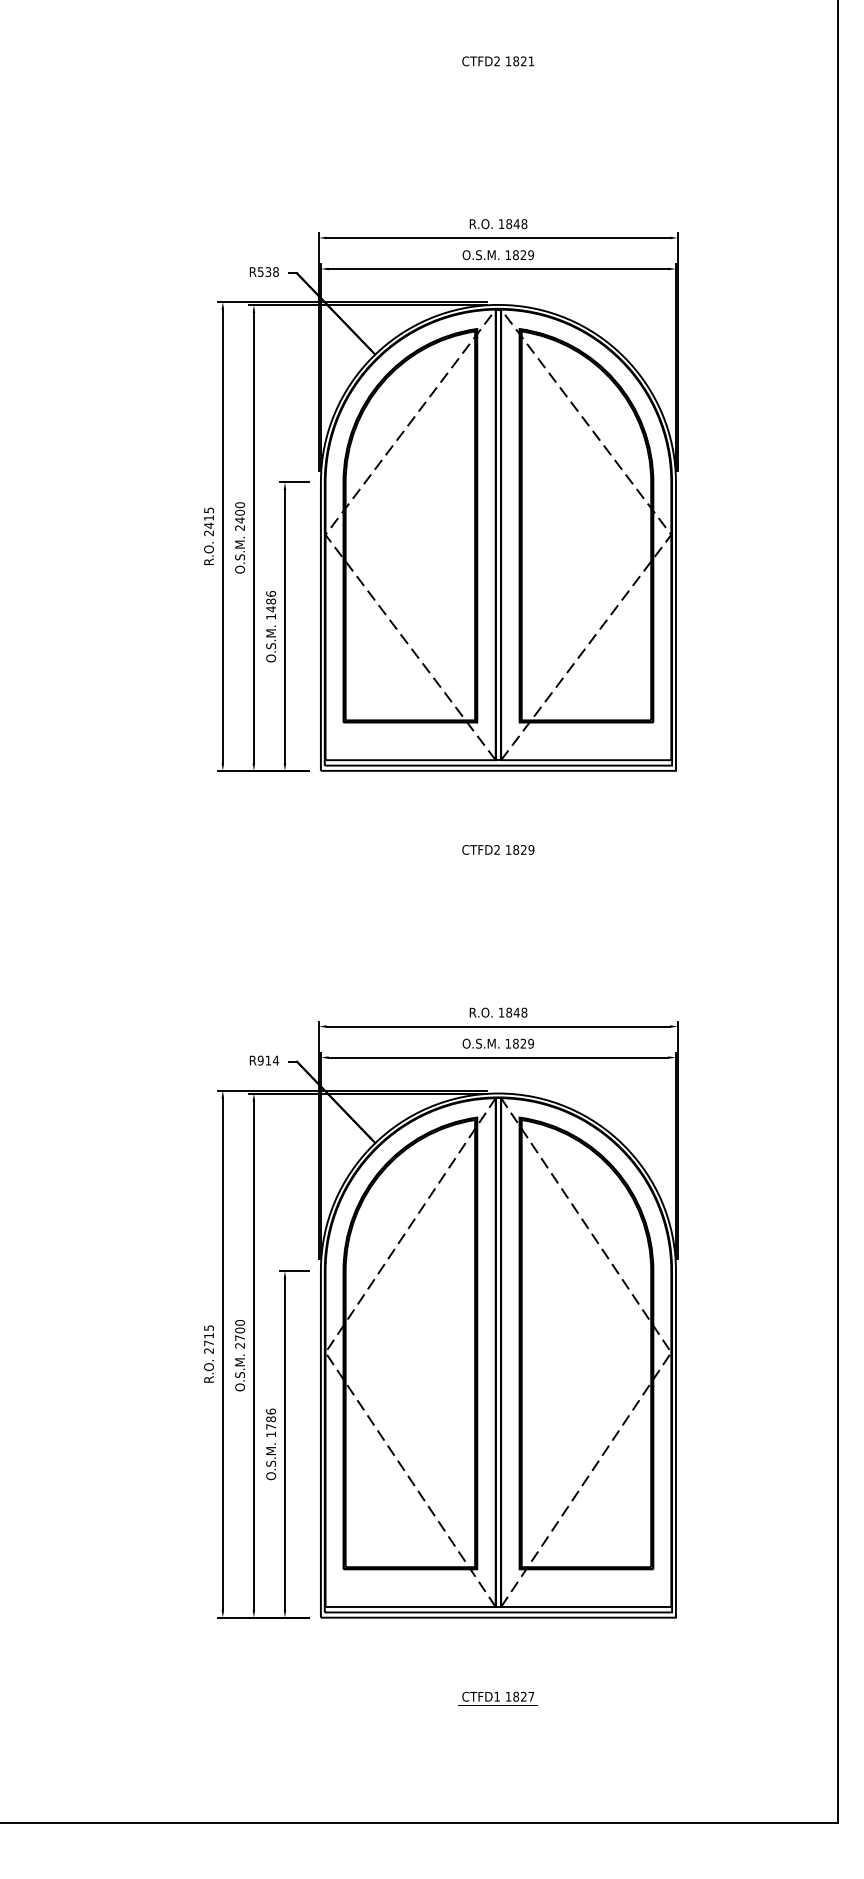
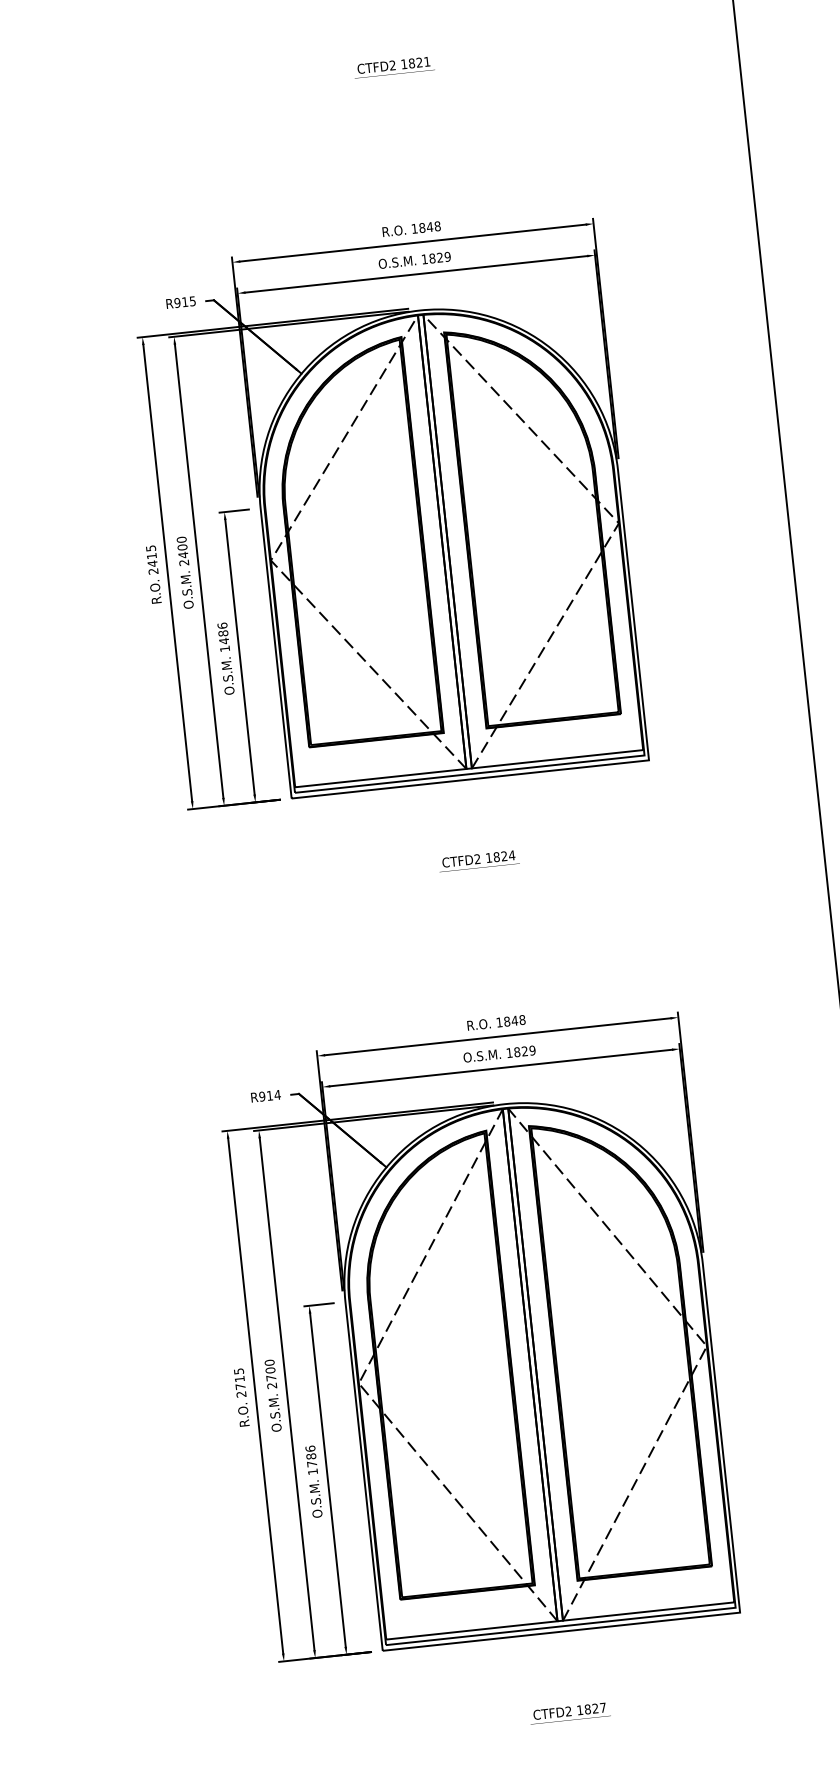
text: (267, 271) -> (184, 301), R538 -> R915
text: (531, 849) -> (512, 855), 1829 -> 1824
text: (496, 1696) -> (567, 1711), CTFD1 -> CTFD2

